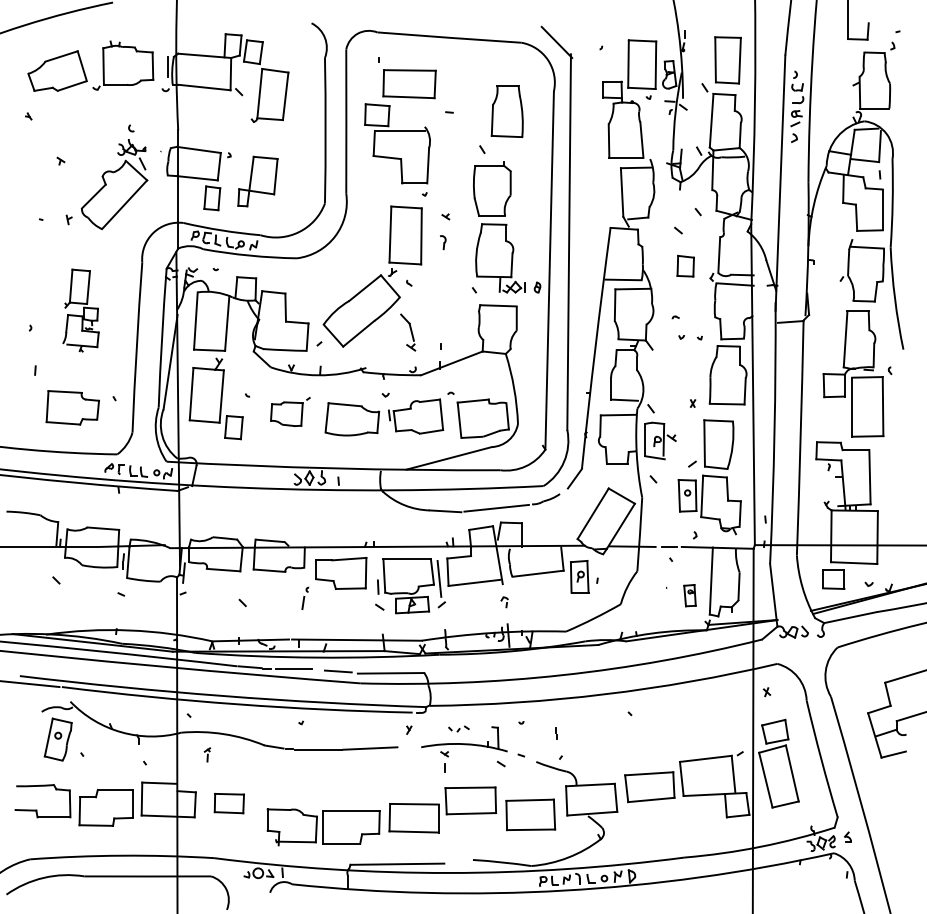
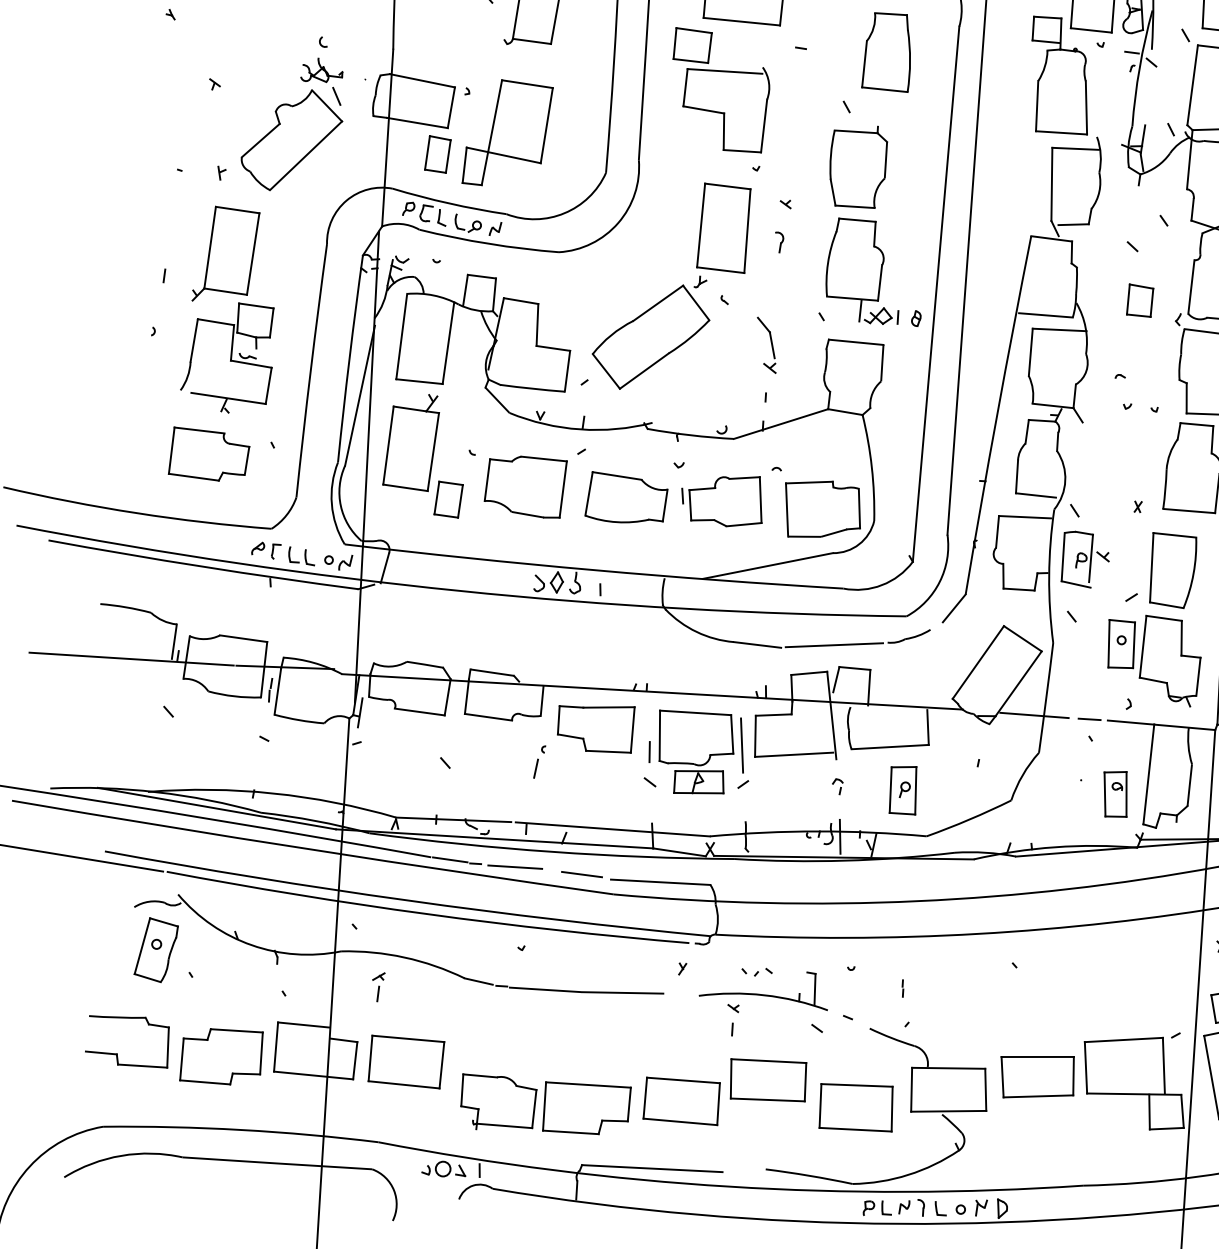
part: (257, 181) -> (507, 133), size x1.43
part: (80, 310) -> (230, 309), size x1.67
part: (408, 332) -> (767, 345), moved
line: (35, 370) -> (164, 275), moved
part: (290, 411) -> (534, 480), size x1.67
part: (579, 576) -> (903, 789), moved
part: (689, 595) -> (1114, 793), size x1.43
part: (207, 754) -> (378, 986), size x1.43
part: (229, 803) -> (406, 1061), size x1.67

